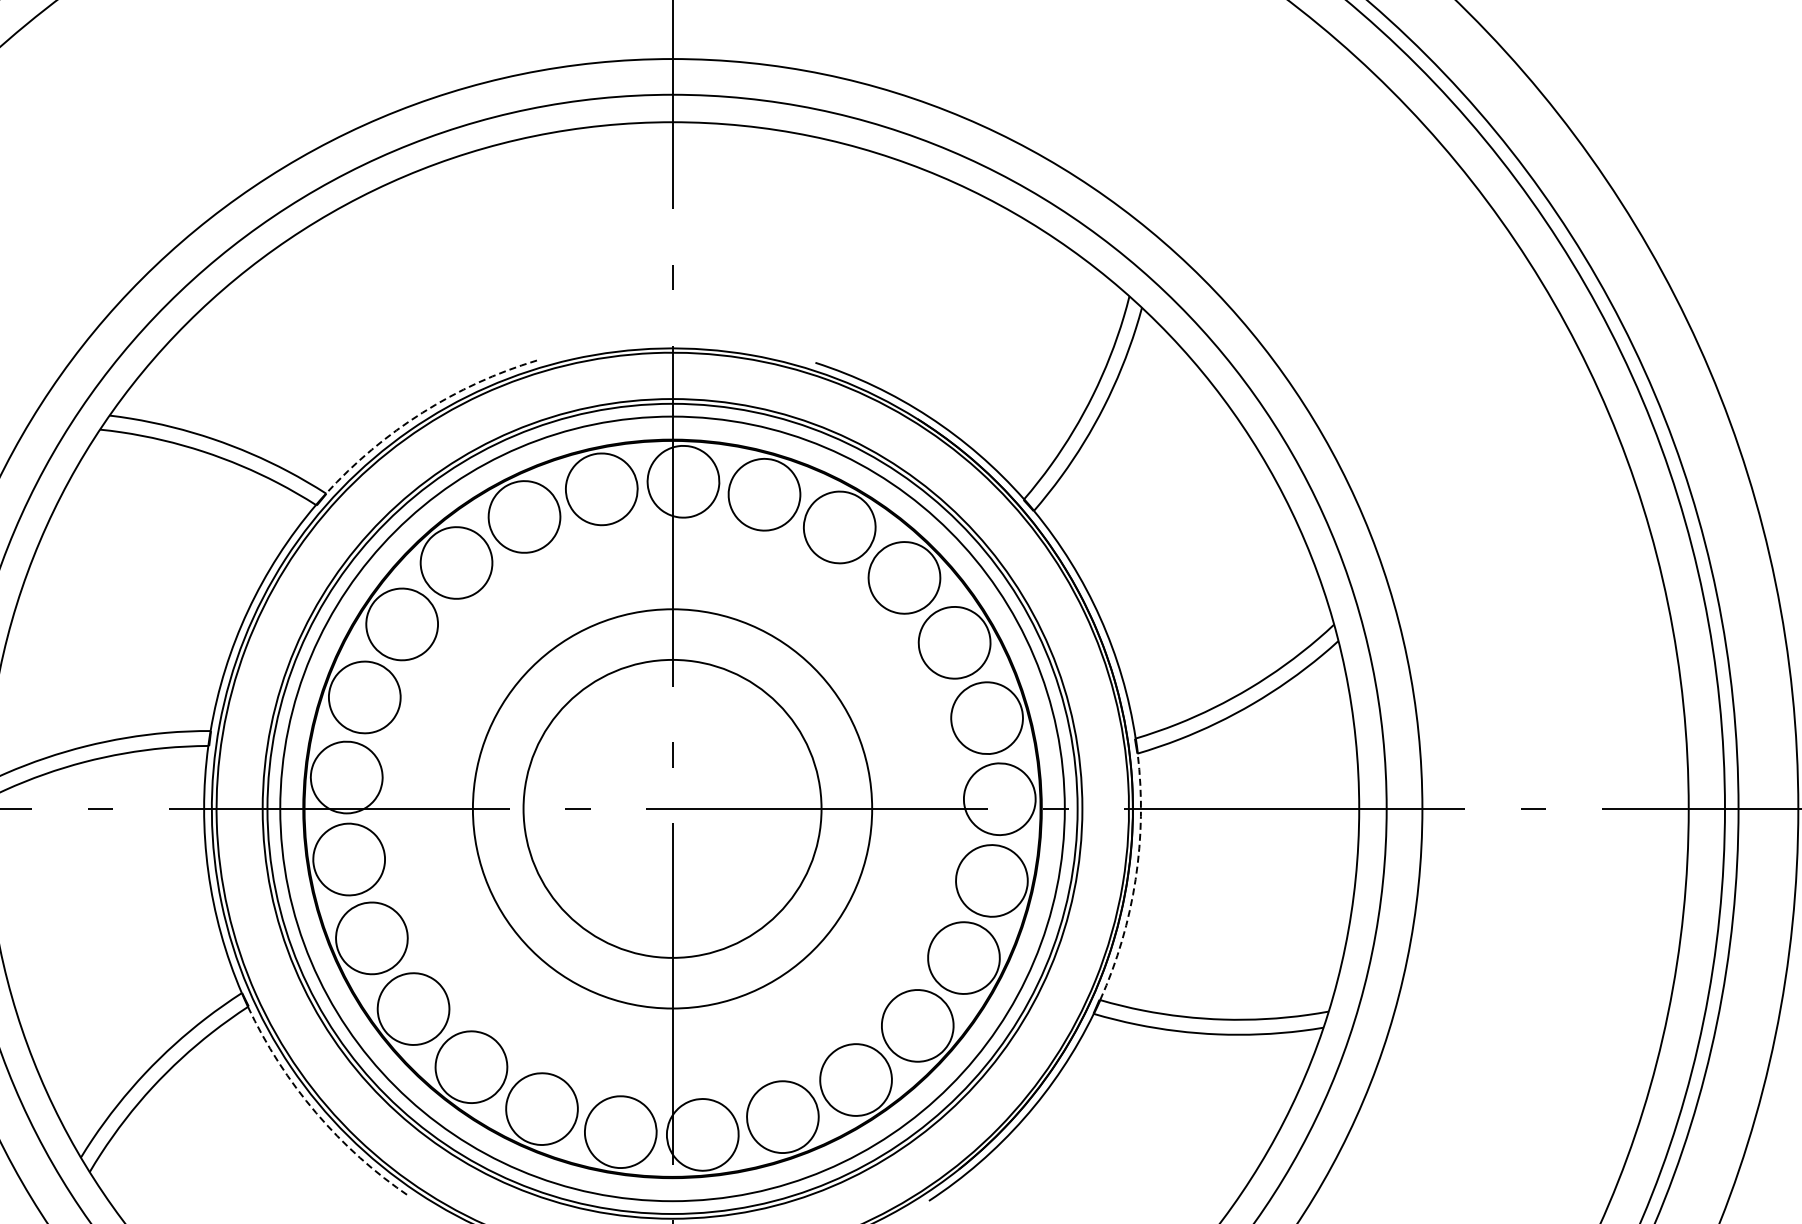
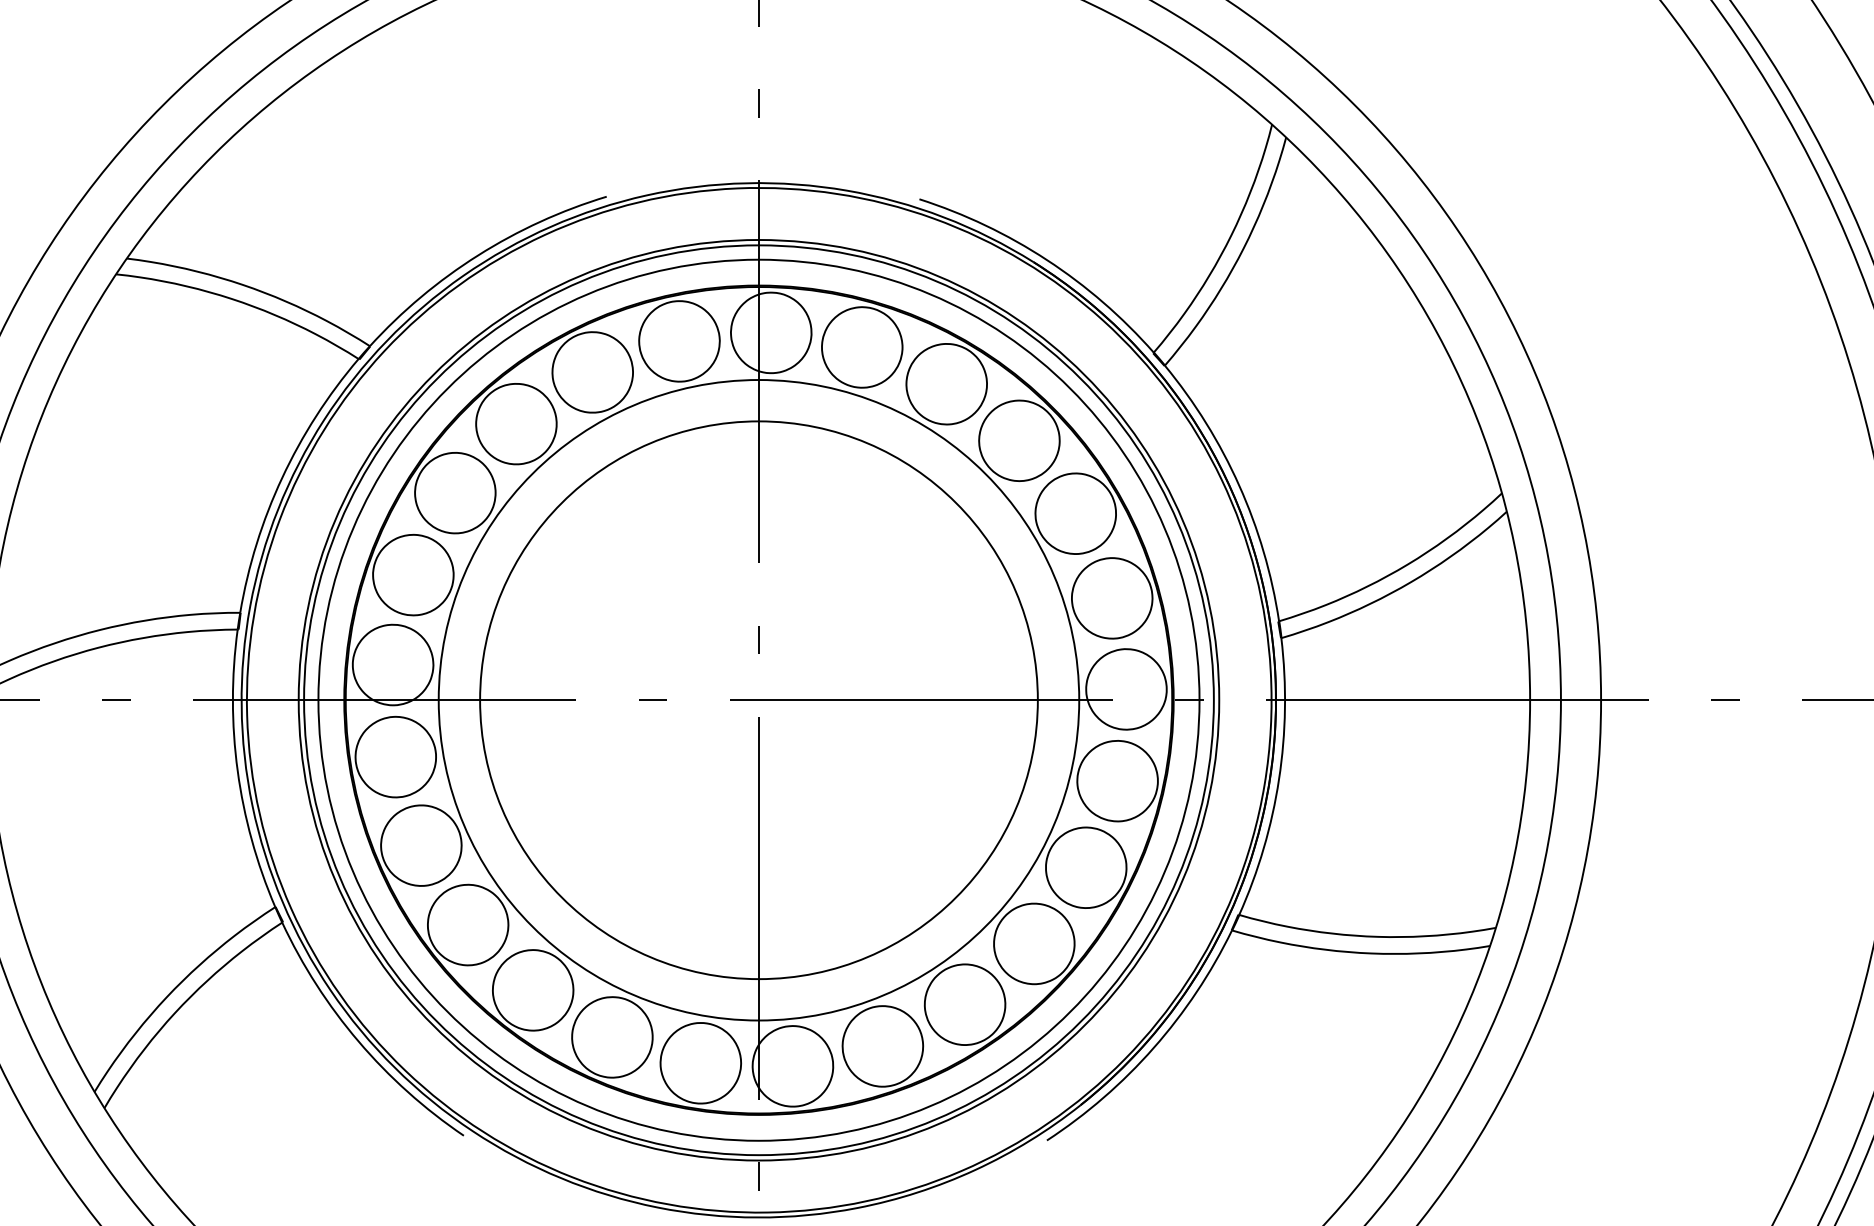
arc: (422, 412) -> (478, 255), dashed -> solid
circle: (672, 808) -> (758, 699), size x1.43
circle: (672, 808) -> (758, 699), size x1.67
arc: (1135, 879) -> (1278, 779), dashed -> solid
arc: (316, 1112) -> (359, 1041), dashed -> solid

